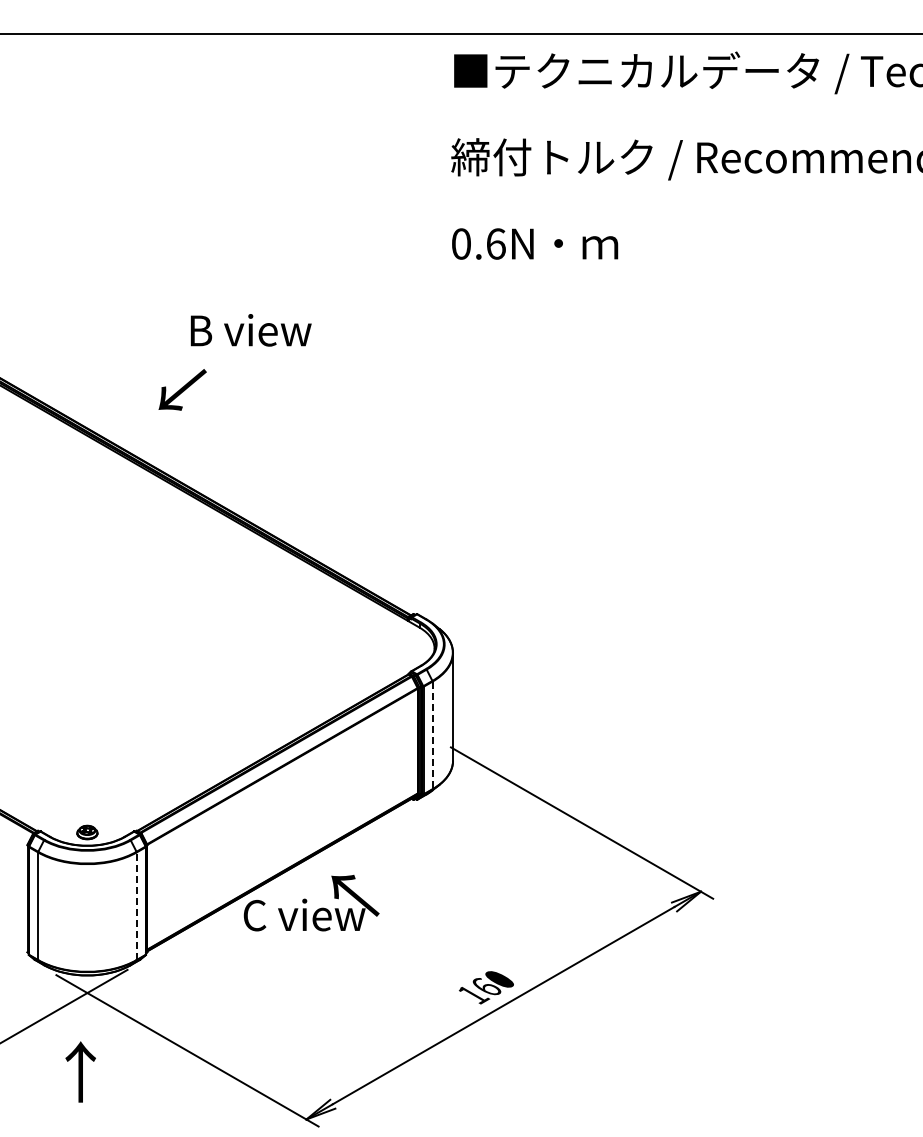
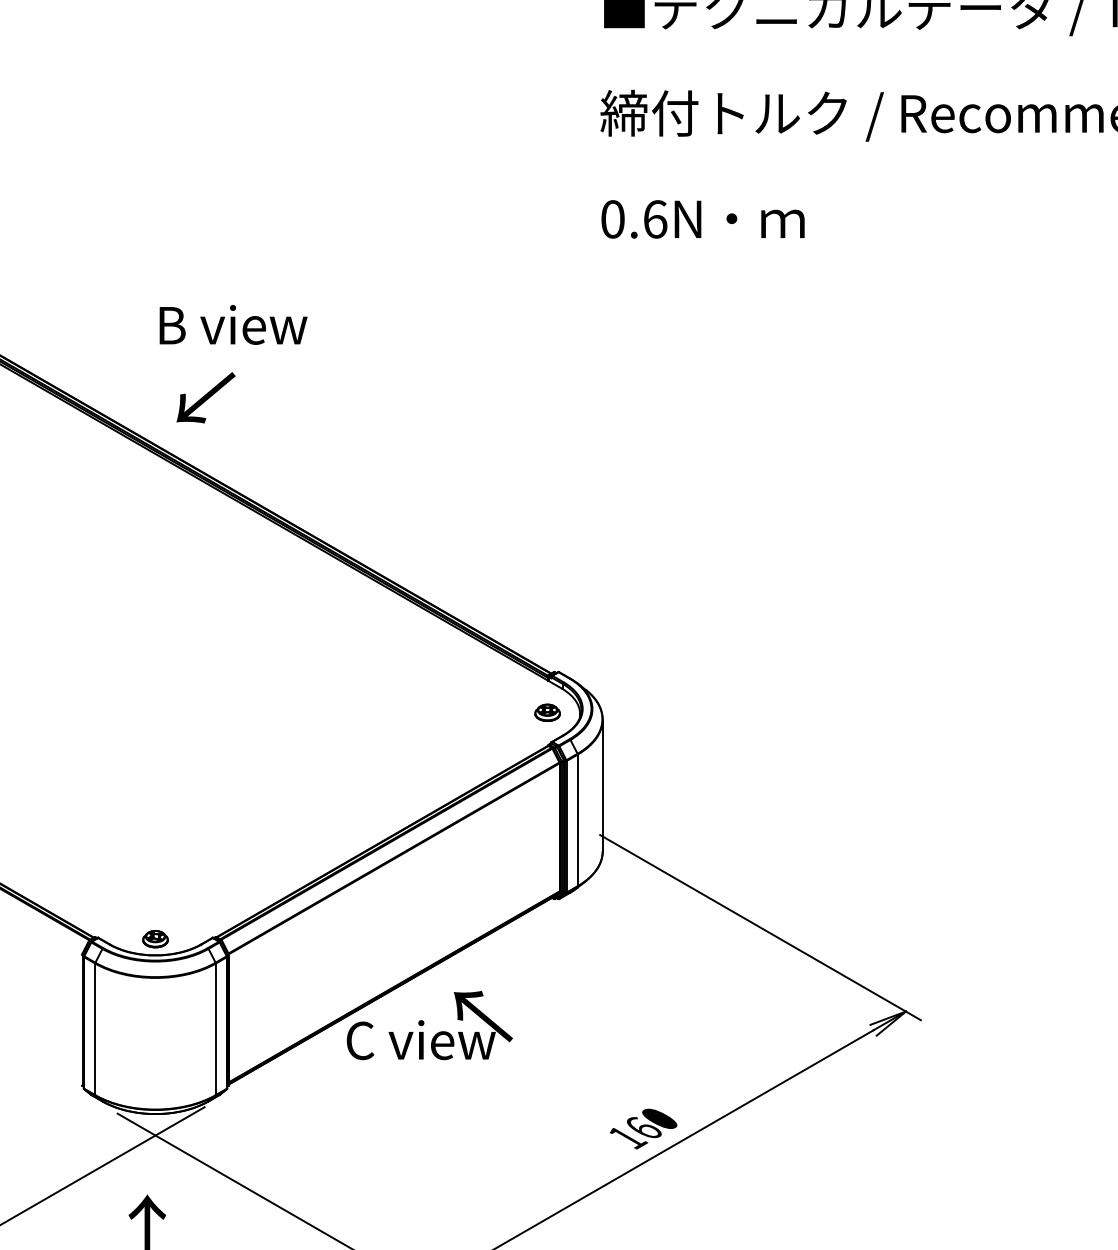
text: (250, 330) -> (232, 325), moved
text: (182, 389) -> (205, 397), moved
part: (407, 647) -> (547, 712), added
line: (432, 735) -> (577, 820), dashed -> solid
line: (136, 906) -> (215, 1029), dashed -> solid

